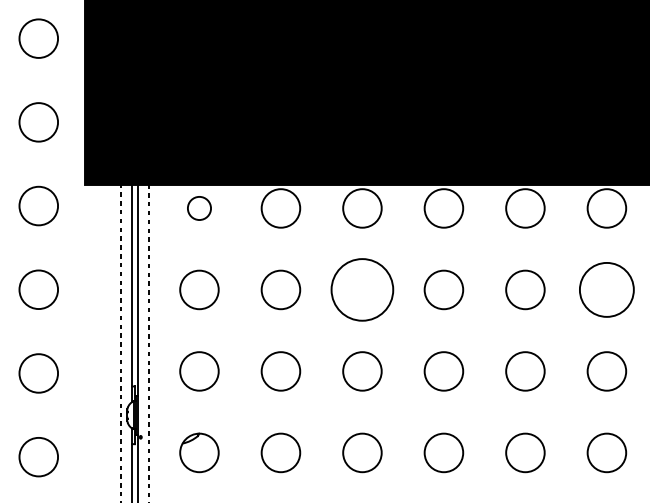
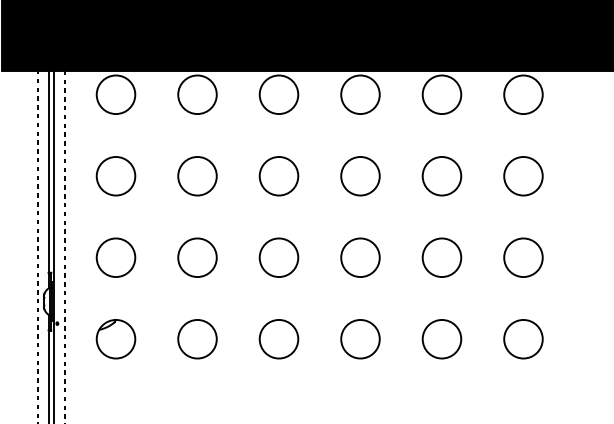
circle: (199, 208) -> (116, 94), size x1.67
circle: (362, 289) -> (279, 175), size x0.62
circle: (606, 289) -> (523, 175), size x0.71

